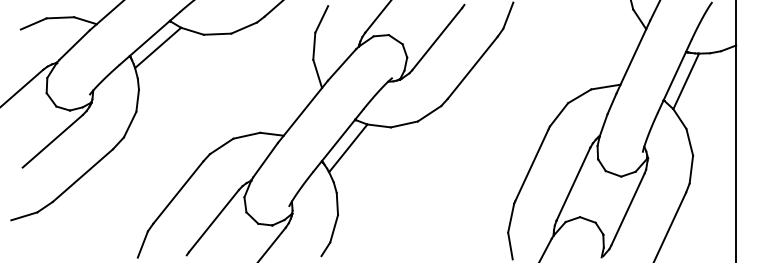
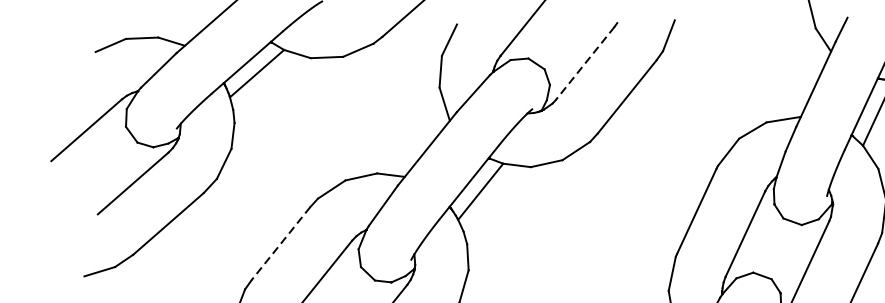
line: (437, 39) -> (585, 63), solid -> dashed
line: (178, 192) -> (281, 243), solid -> dashed

